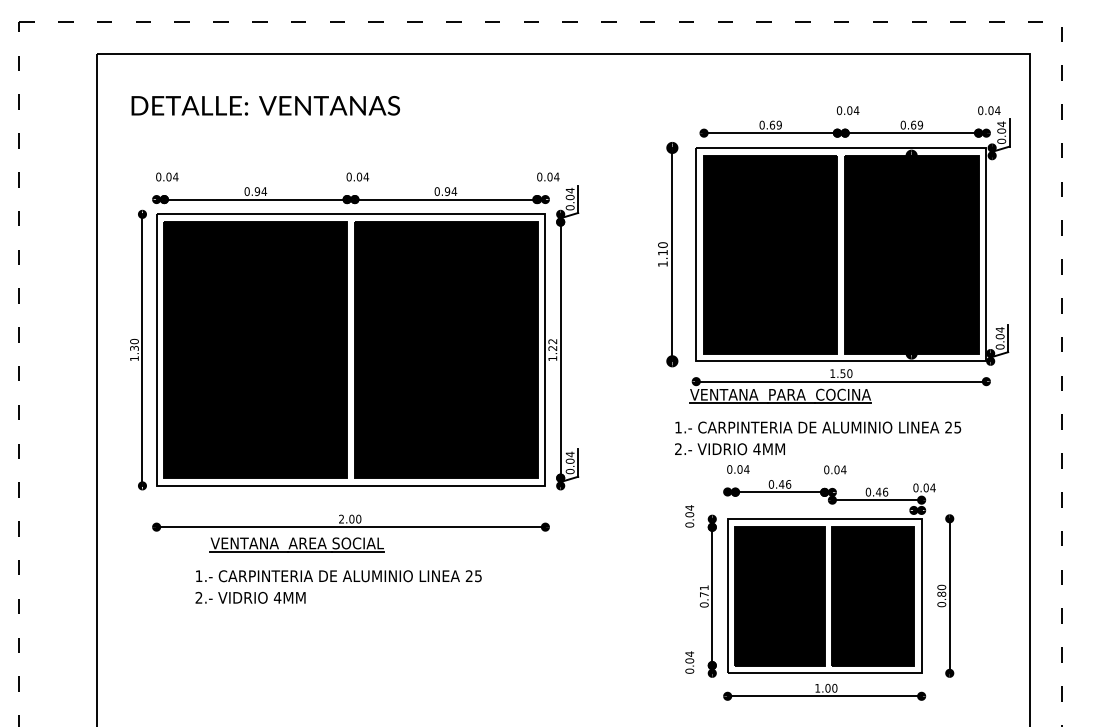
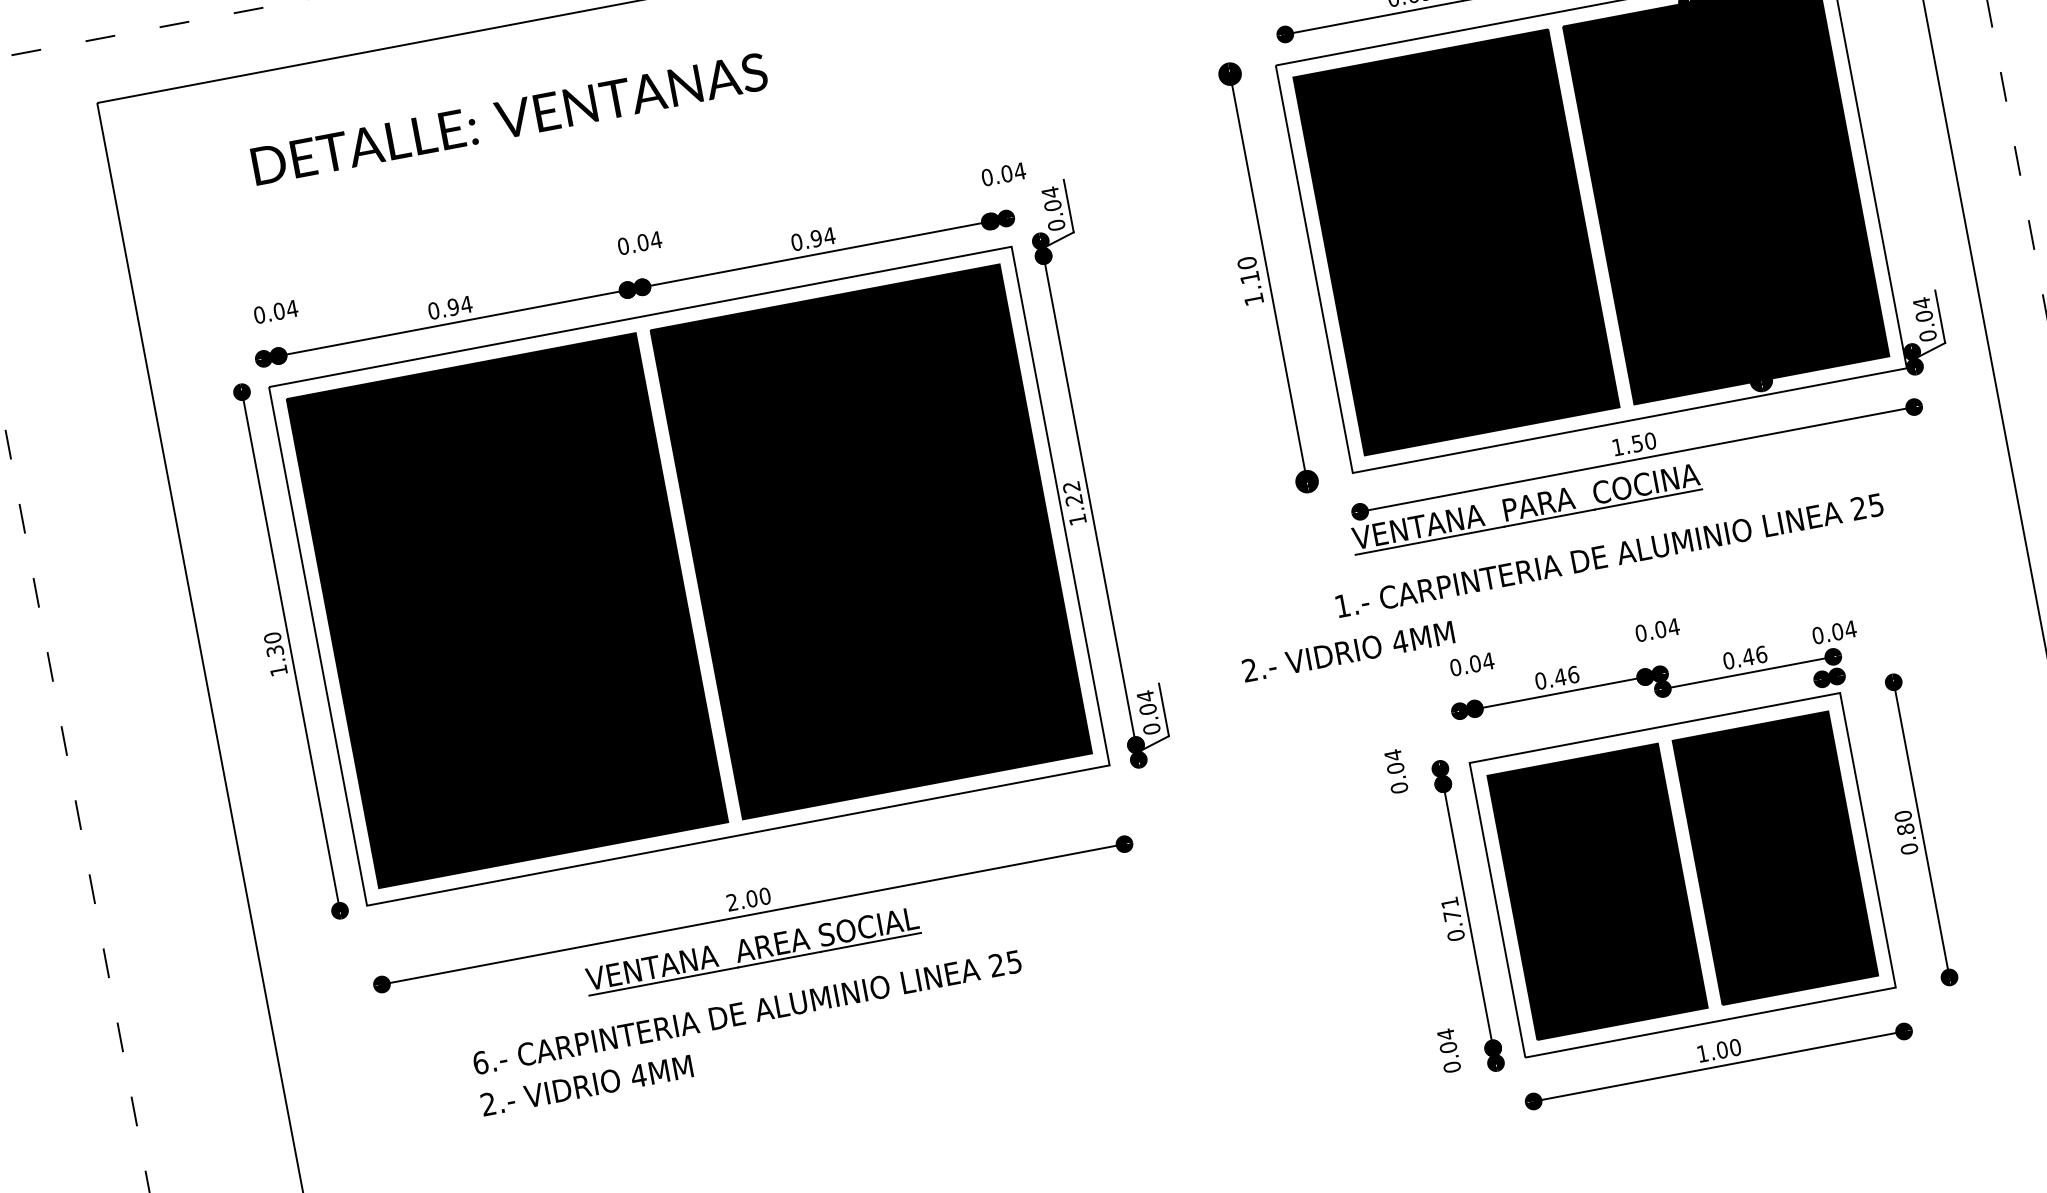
text: (265, 105) -> (508, 118), moved
text: (729, 449) -> (1347, 652), moved
part: (296, 544) -> (751, 951), moved
text: (198, 576) -> (479, 1063), 1.- -> 6.-

